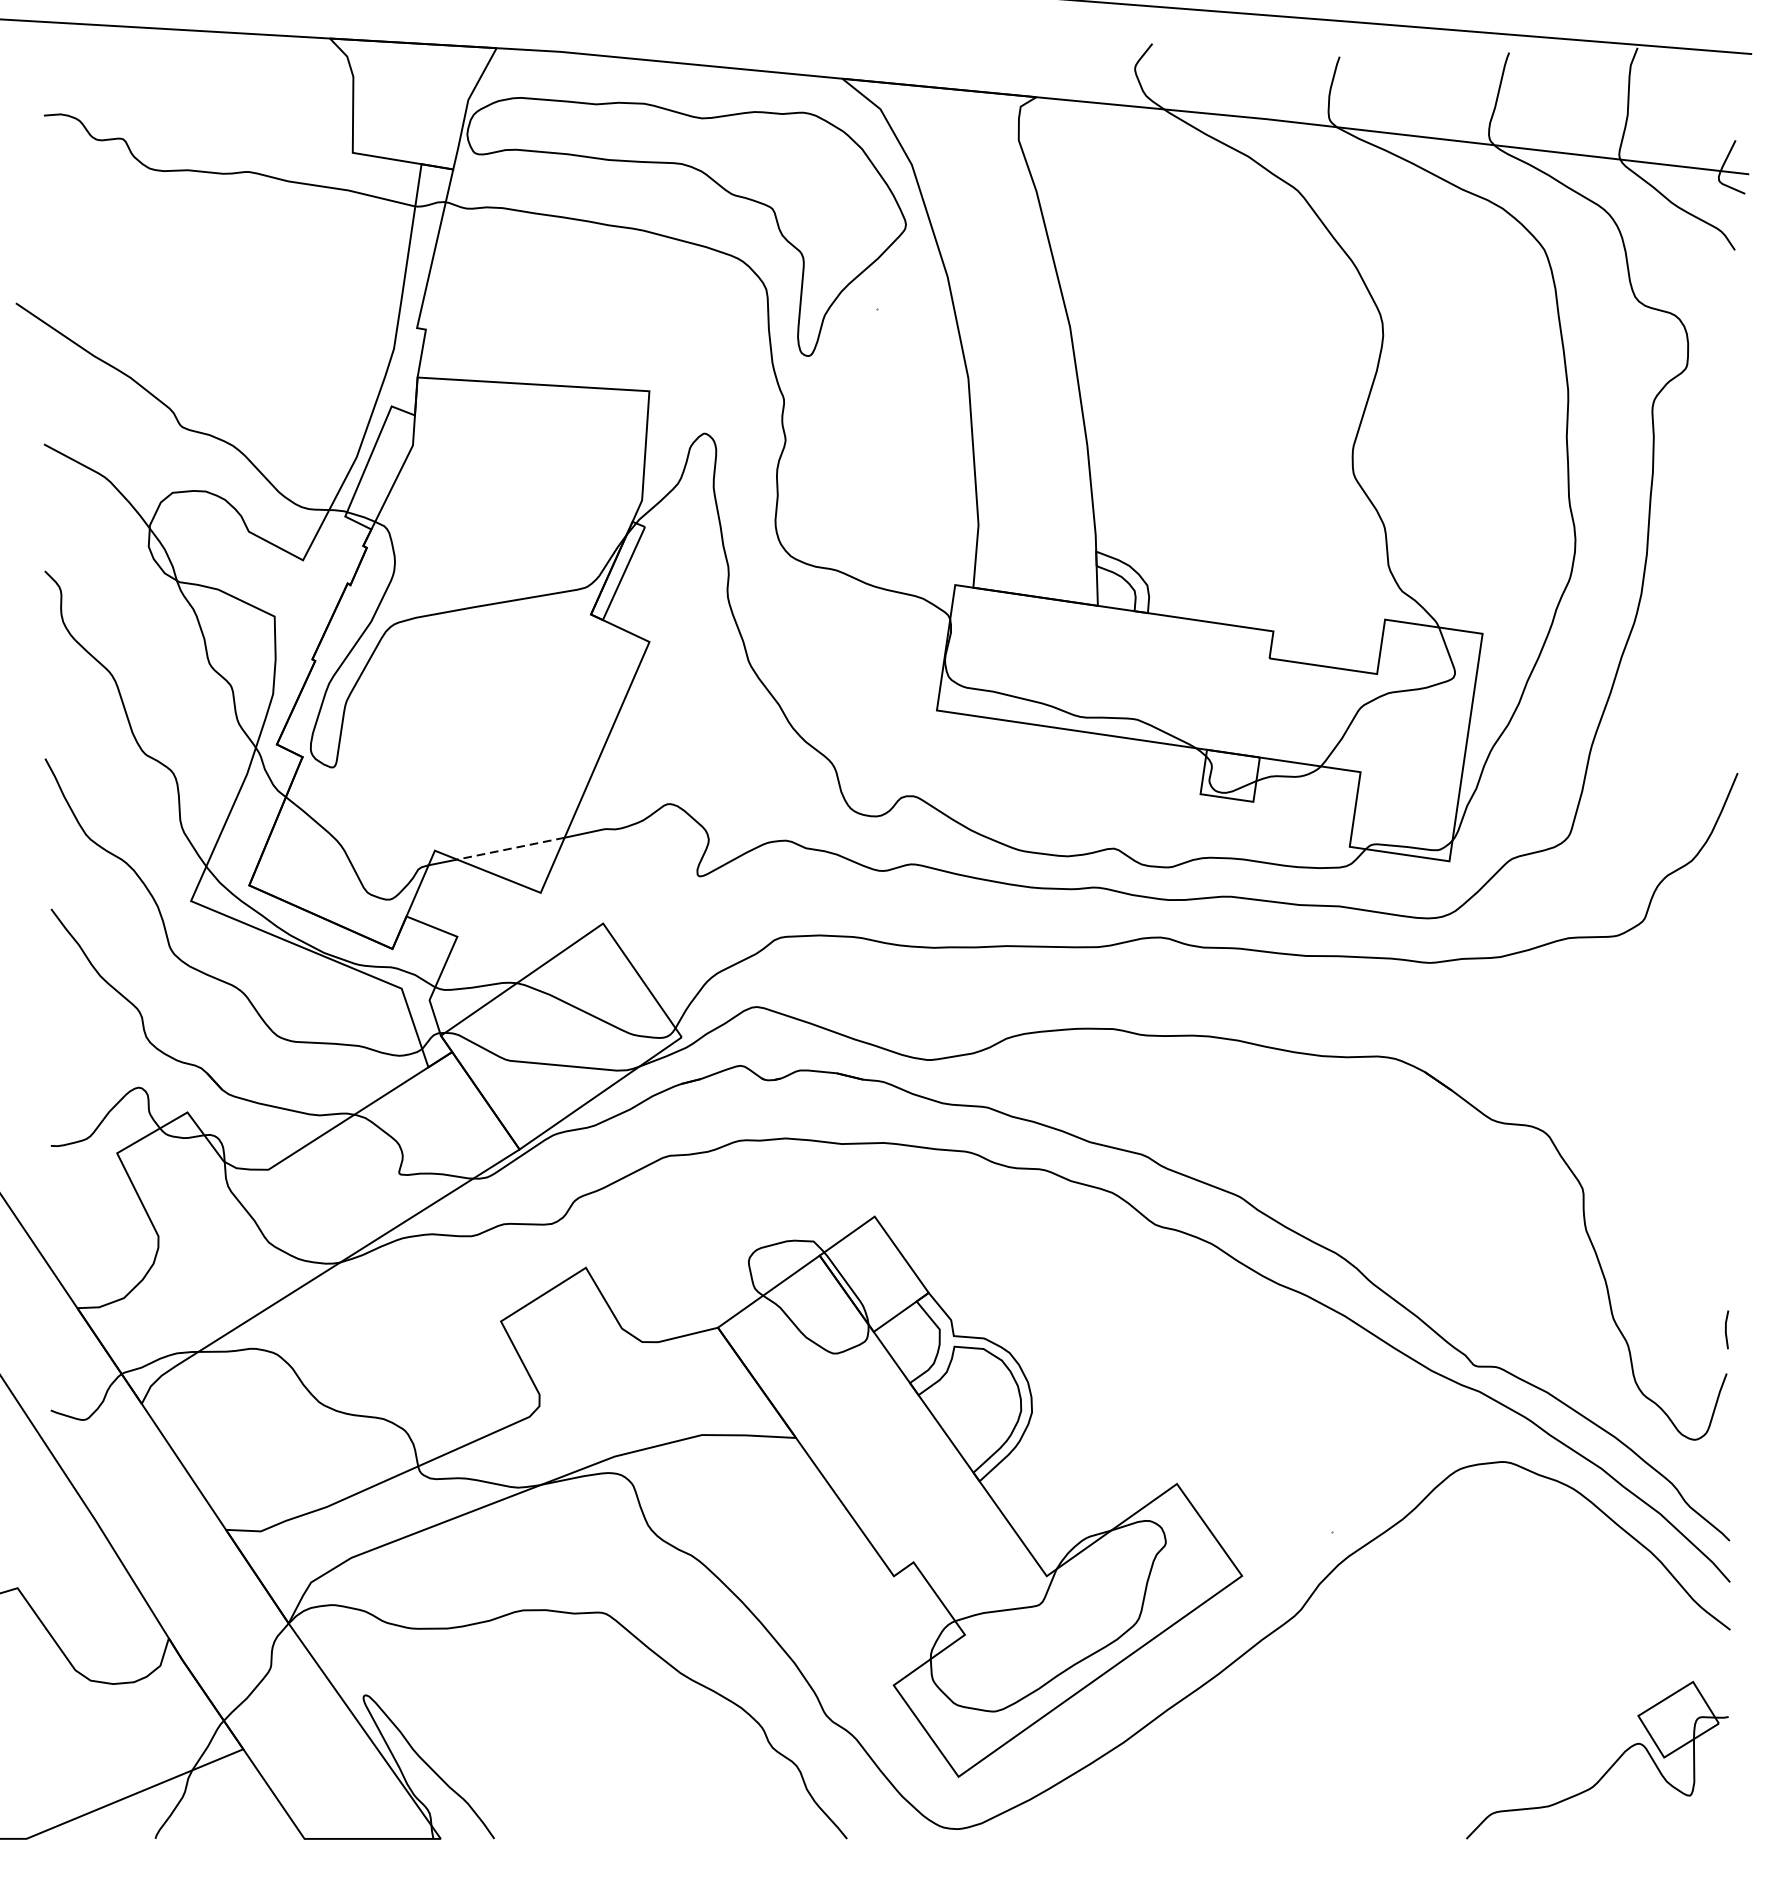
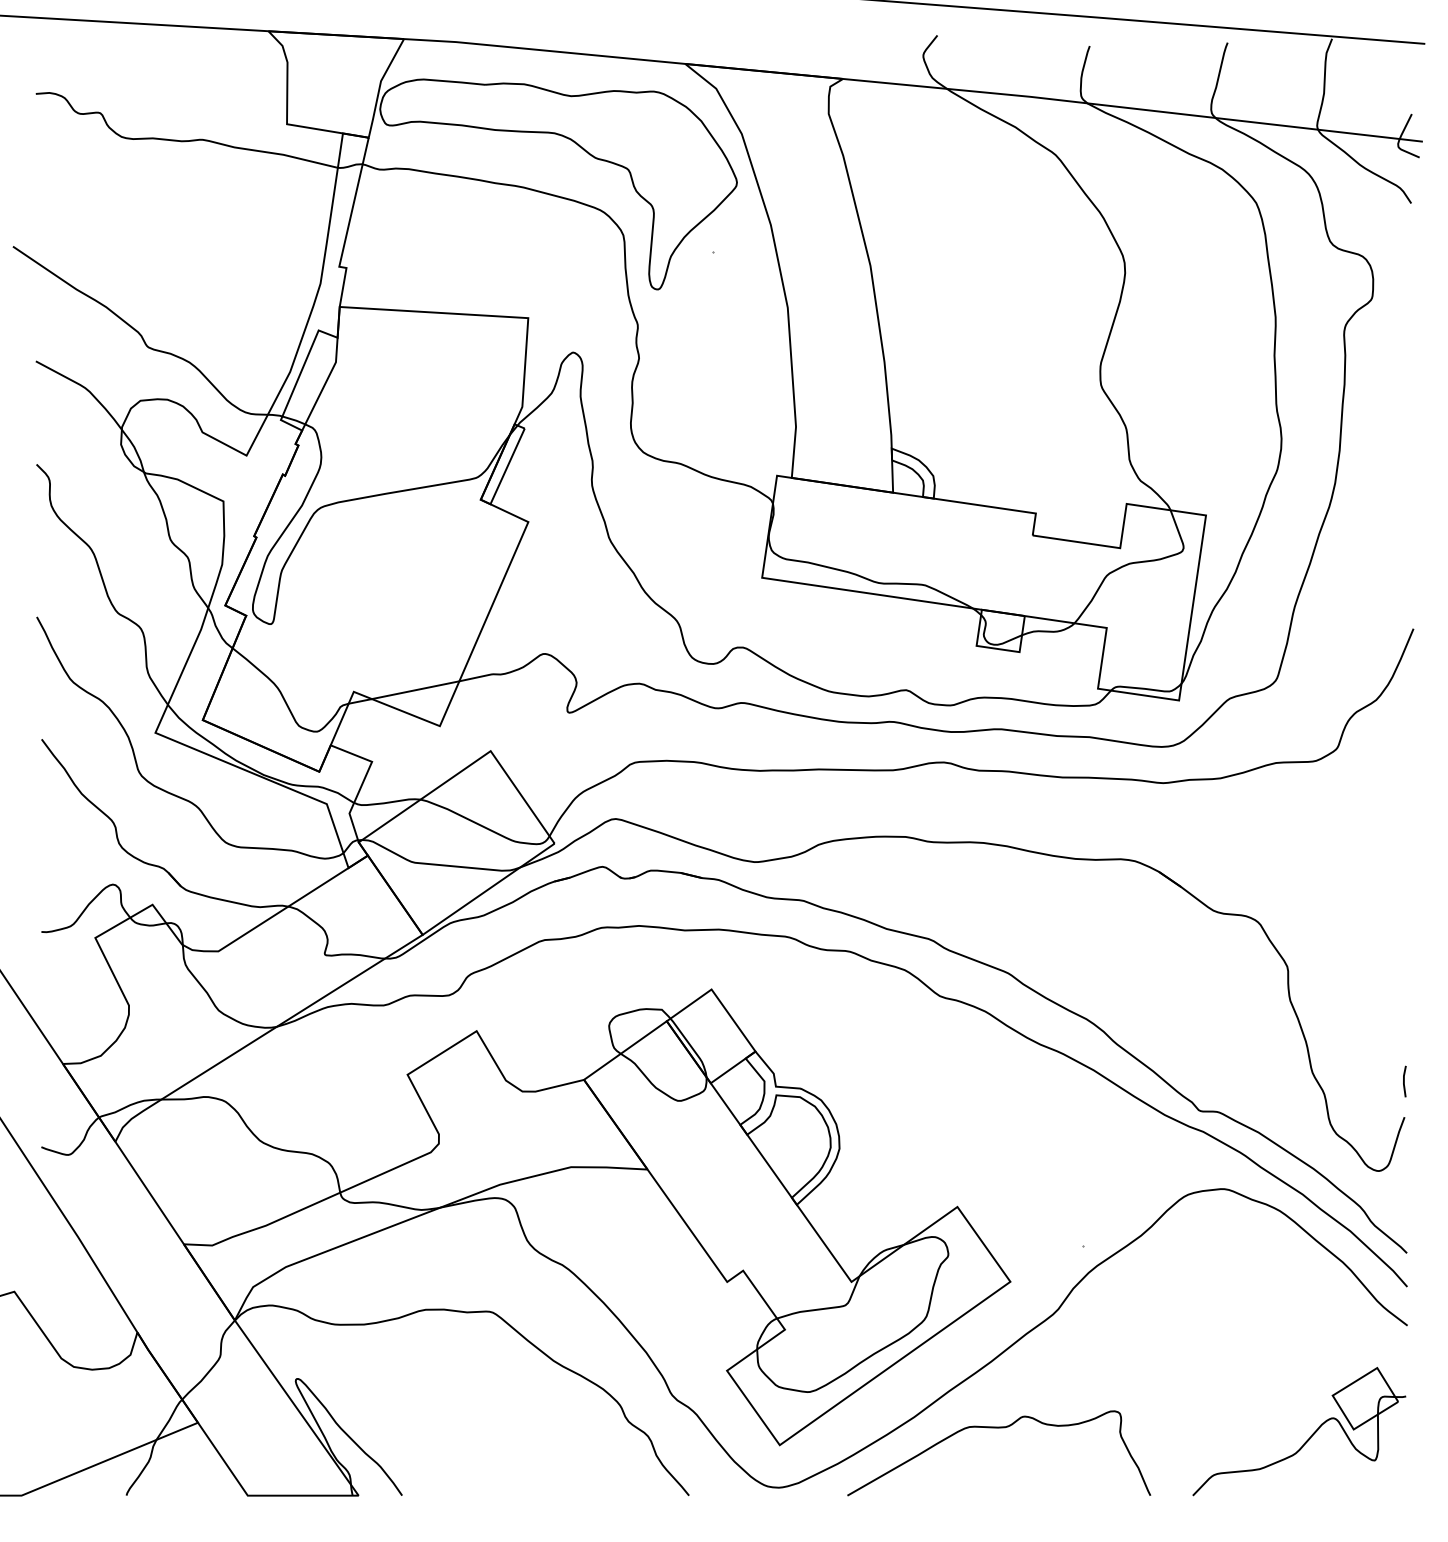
line: (510, 849) -> (415, 690), dashed -> solid
curve: (1228, 1756) -> (999, 1428), added

